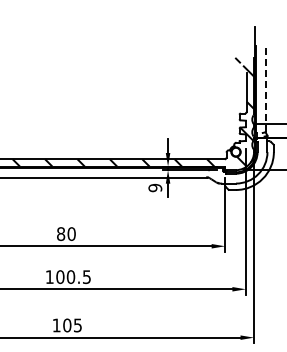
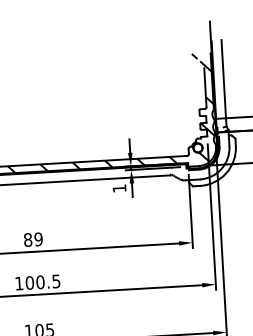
line: (265, 88) -> (223, 82), dashed -> solid
text: (155, 187) -> (119, 188), 9 -> 1
text: (71, 234) -> (38, 239), 80 -> 89

